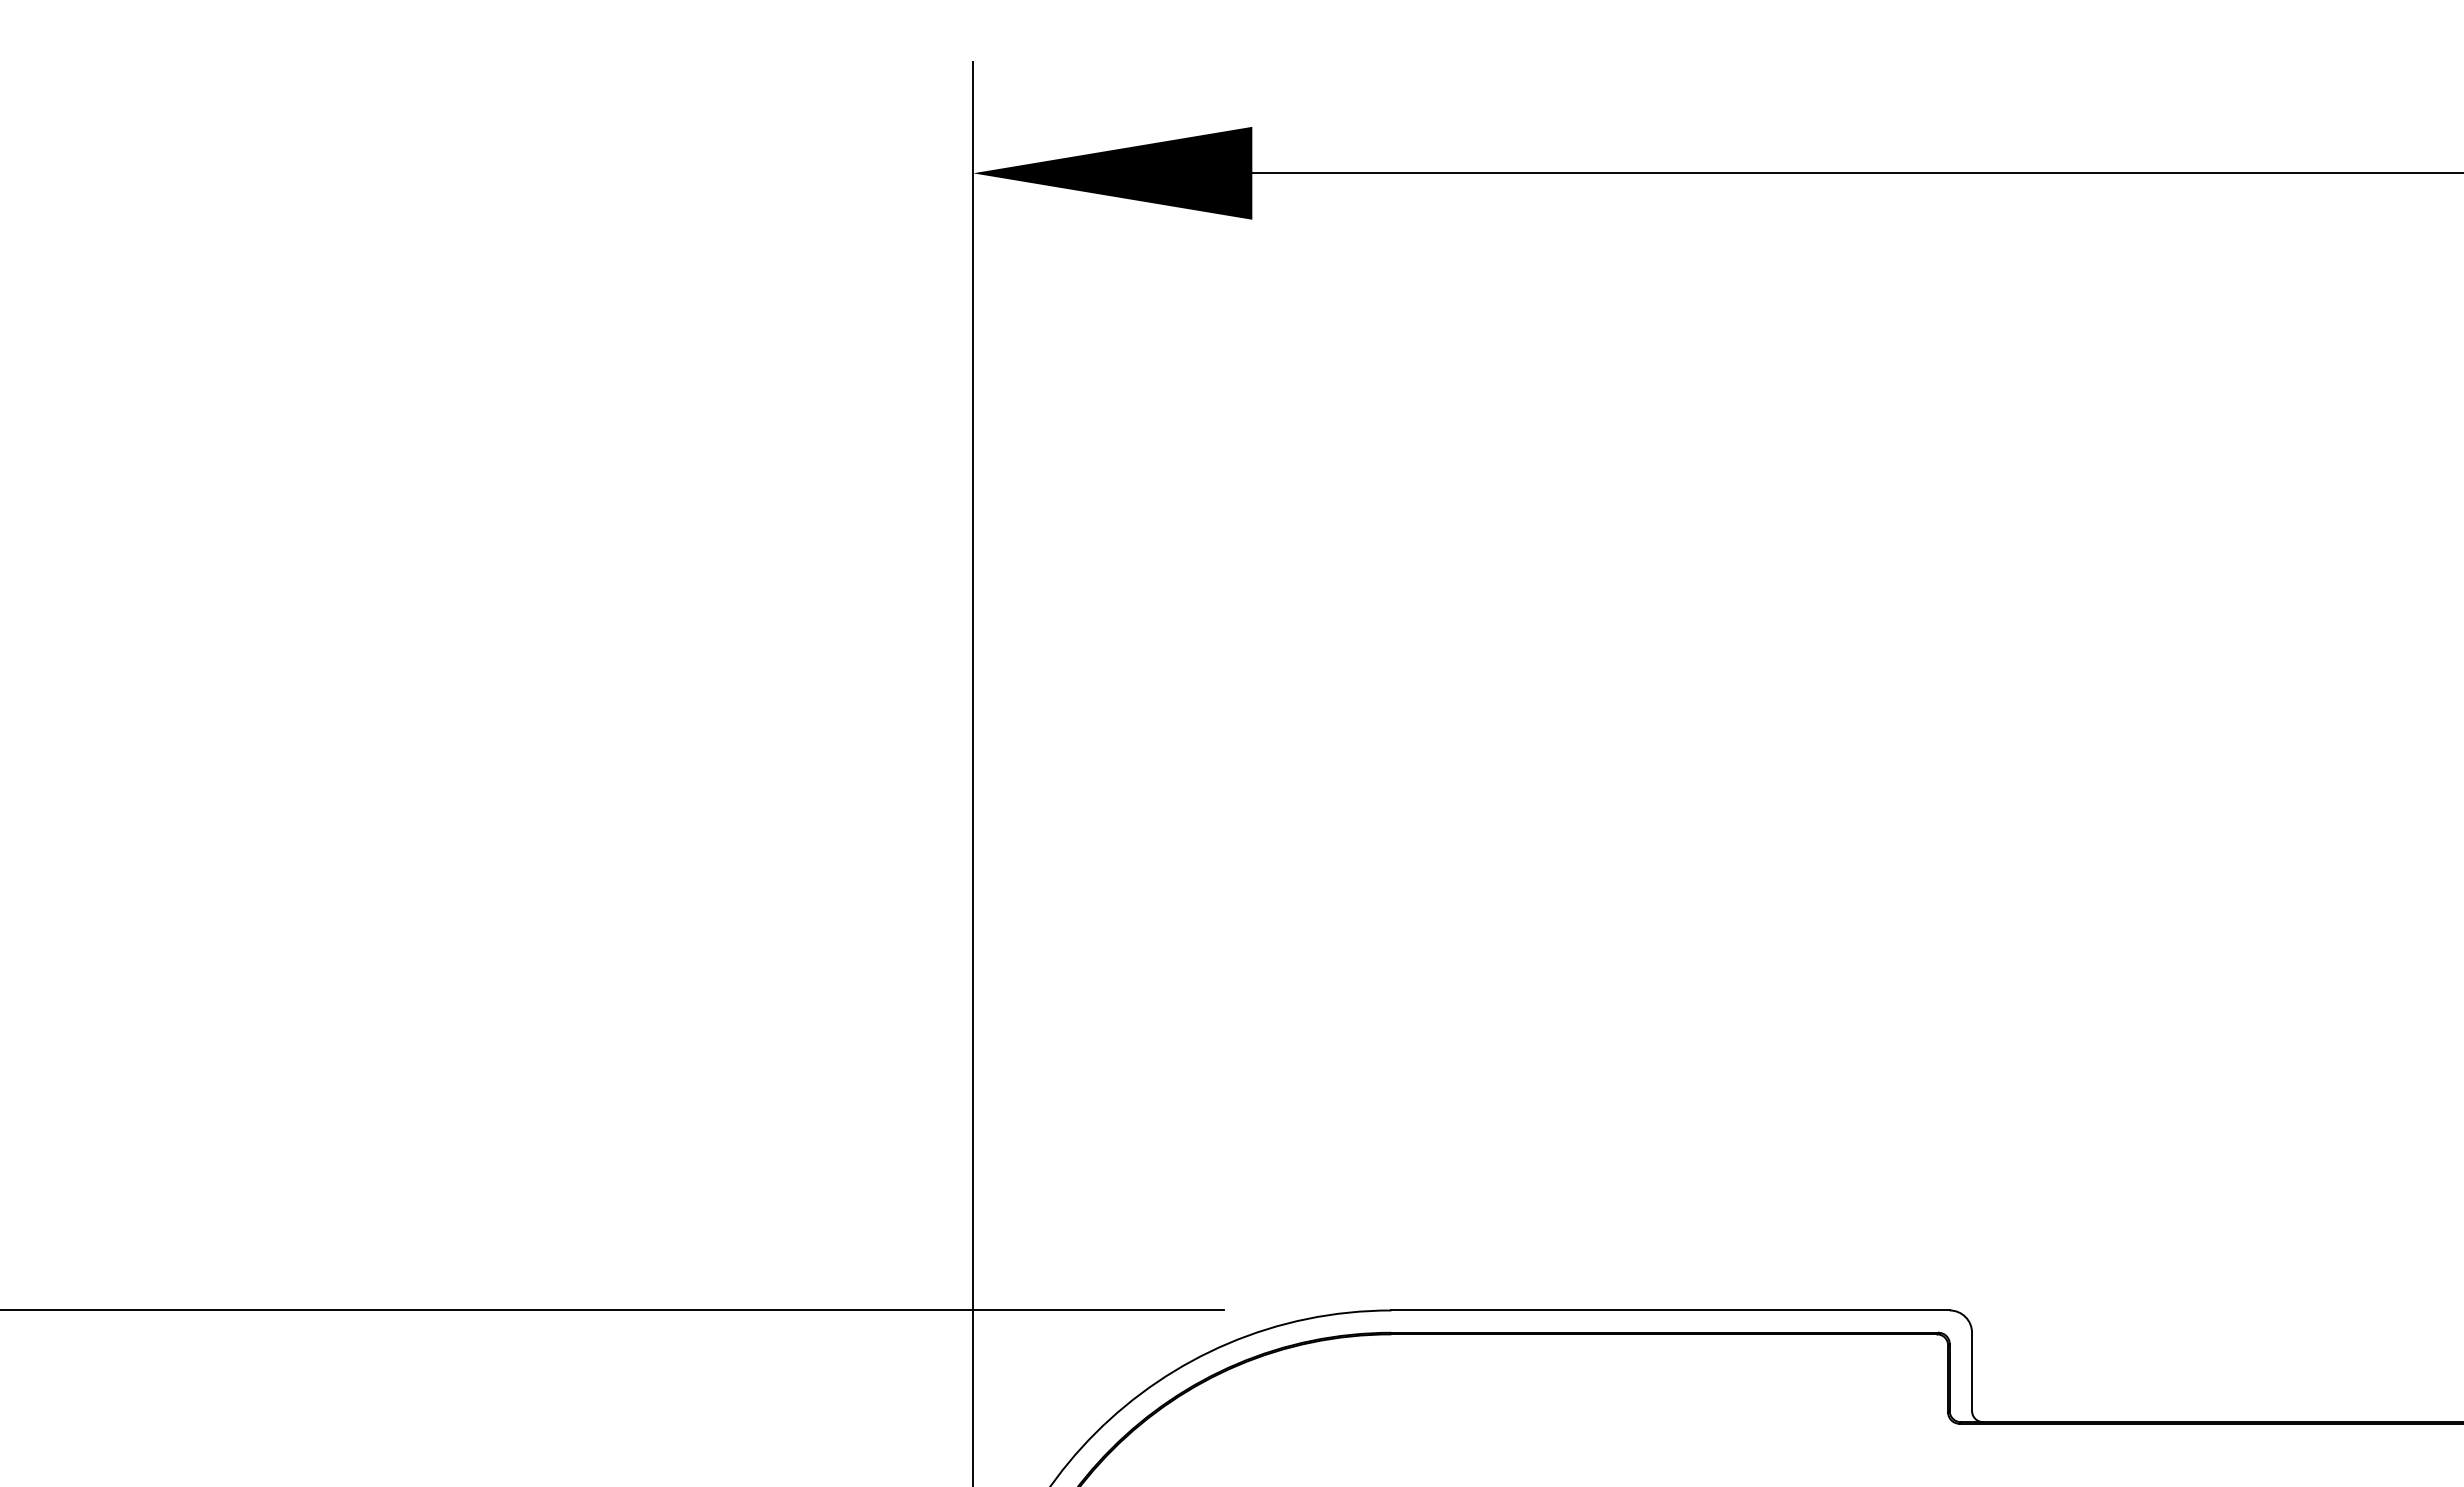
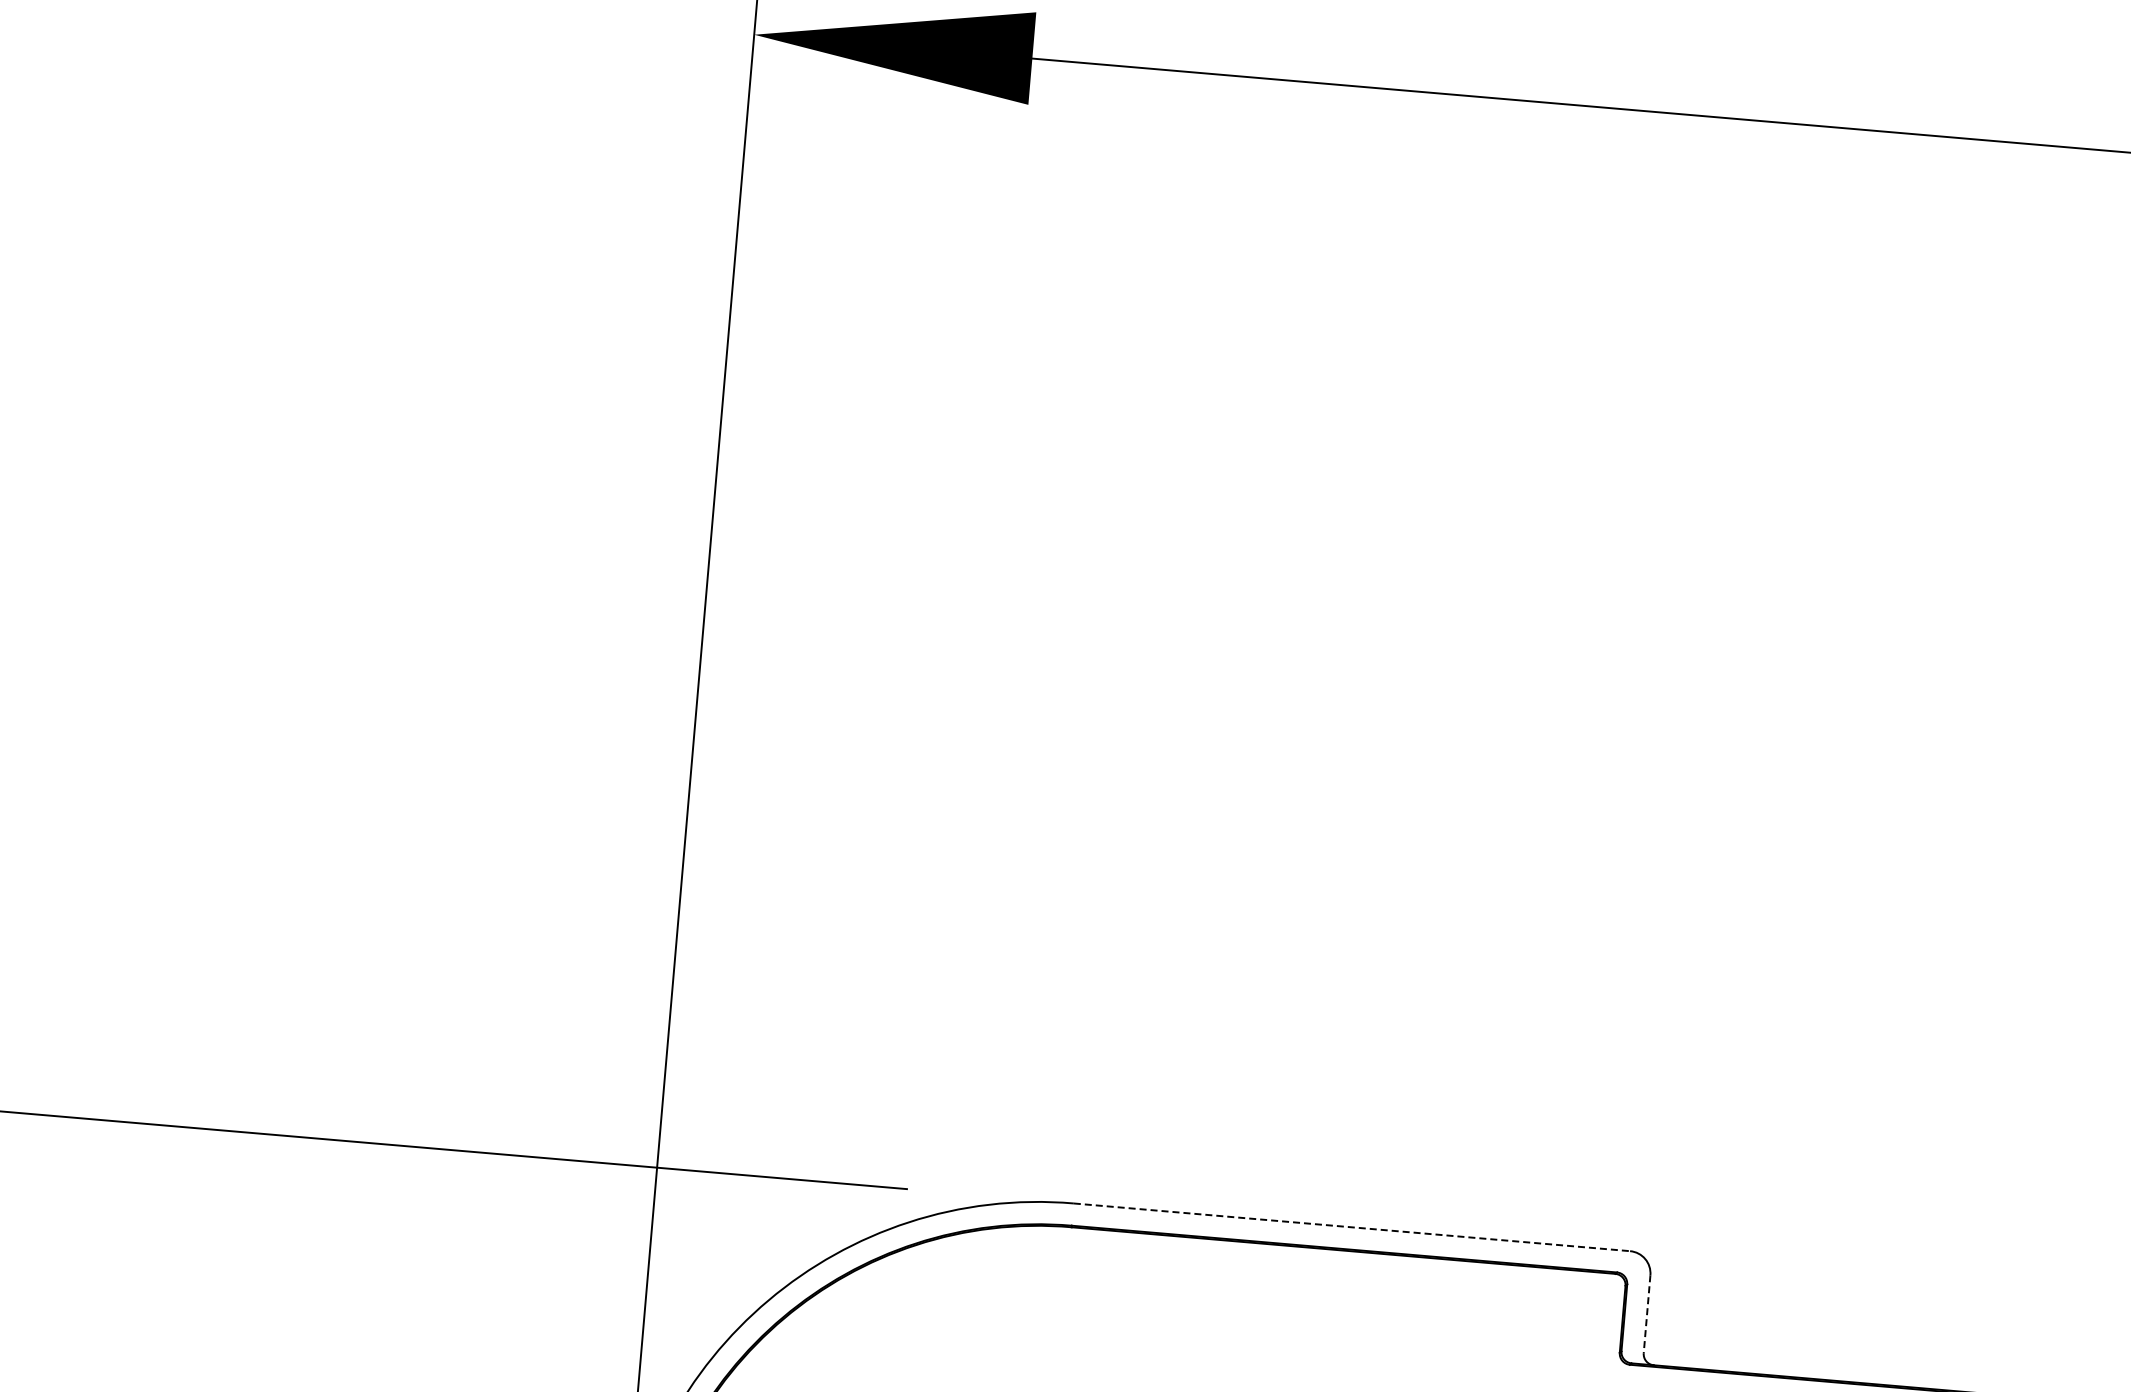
line: (1671, 1310) -> (1352, 1227), solid -> dashed
line: (1972, 1372) -> (1647, 1314), solid -> dashed

